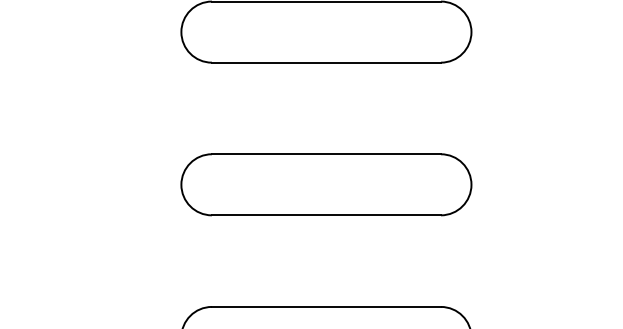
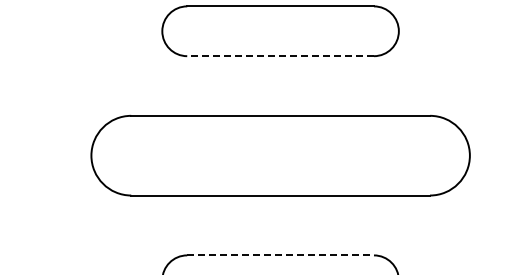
line: (326, 63) -> (280, 56), solid -> dashed
part: (326, 184) -> (280, 155), size x1.6
line: (327, 307) -> (281, 255), solid -> dashed

